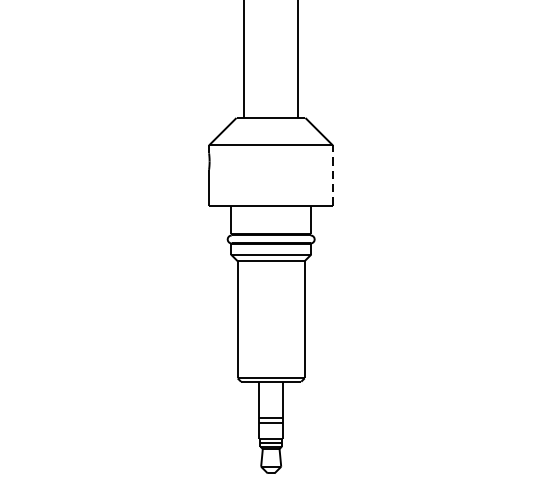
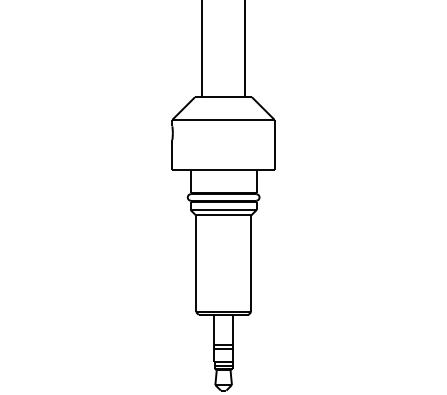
line: (332, 175) -> (274, 144), dashed -> solid

